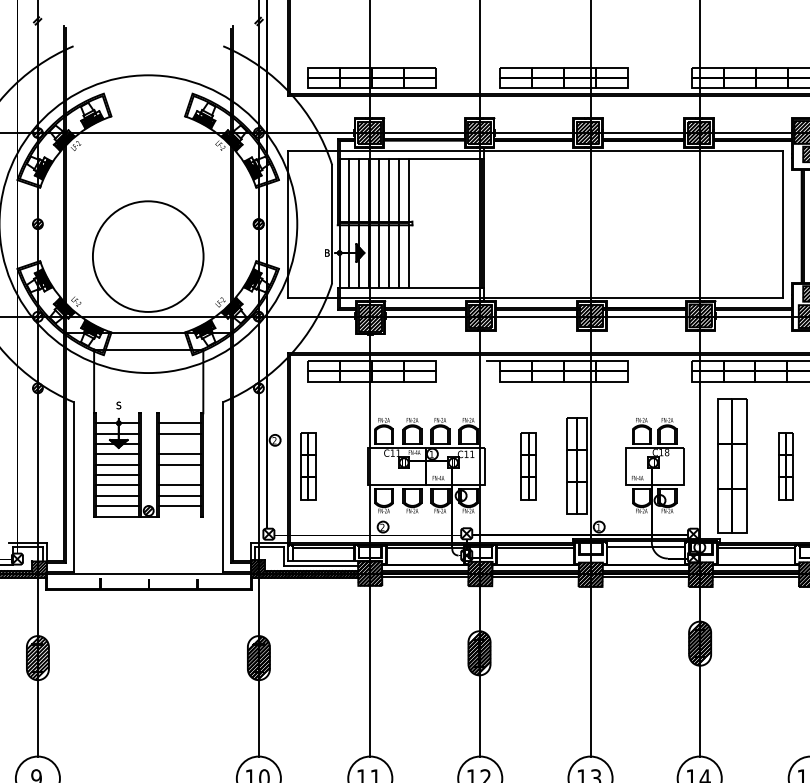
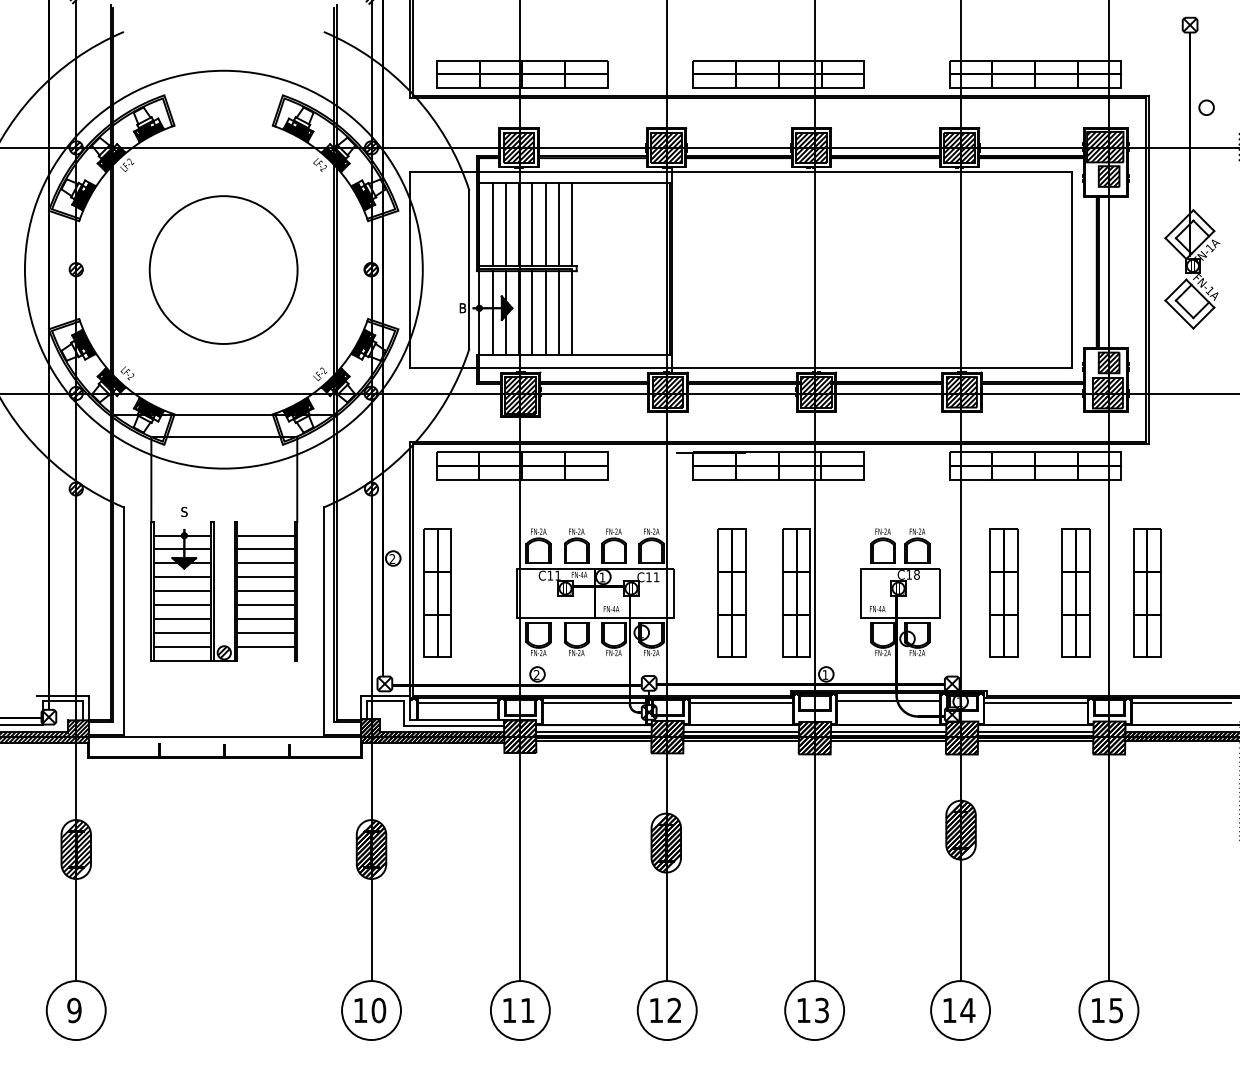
circle: (148, 256) -> (223, 269), moved
line: (179, 444) -> (265, 563), added
part: (308, 465) -> (437, 592), size x1.43
part: (528, 465) -> (731, 592), size x1.43
part: (731, 465) -> (1003, 592), size x0.71
part: (785, 465) -> (1075, 592), size x1.43
line: (179, 474) -> (265, 604), added

